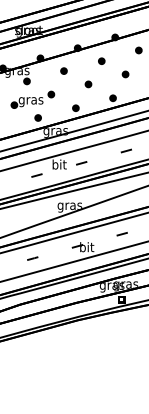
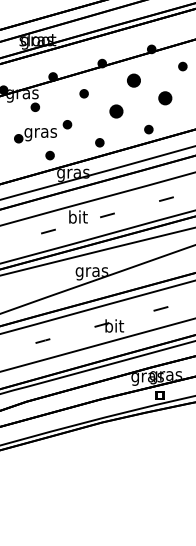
part: (101, 61) -> (133, 80), size x1.6
part: (125, 73) -> (165, 97), size x1.6
part: (88, 83) -> (116, 110), size x1.6

